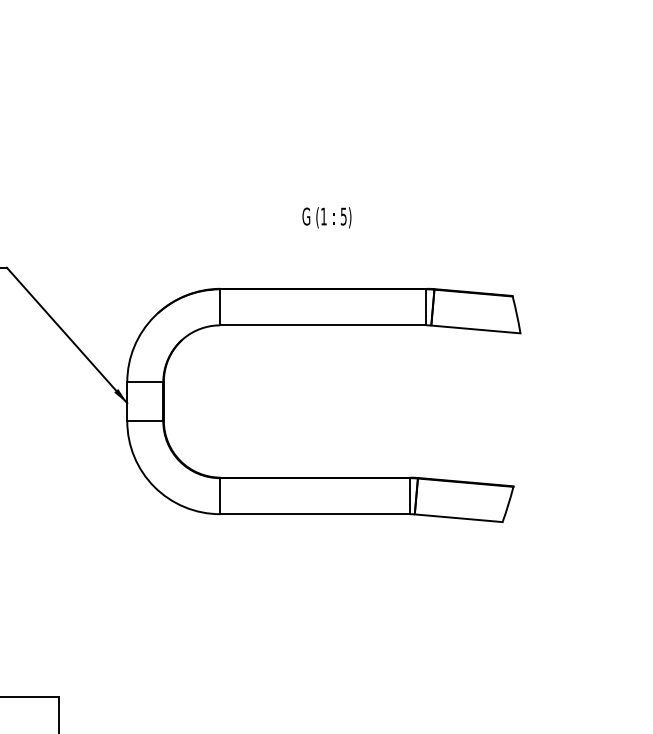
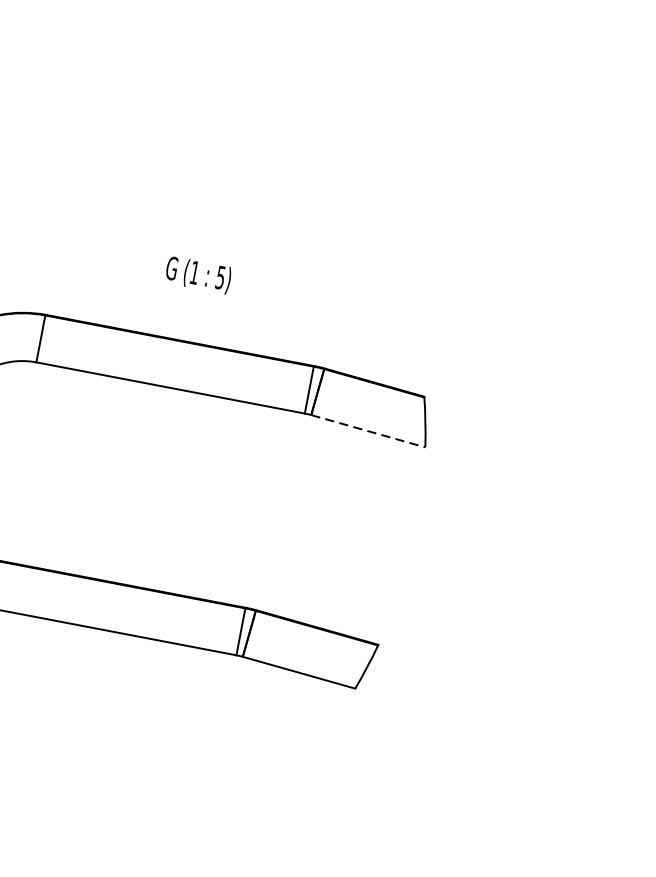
text: (326, 217) -> (197, 274), moved
line: (475, 329) -> (367, 431), solid -> dashed

